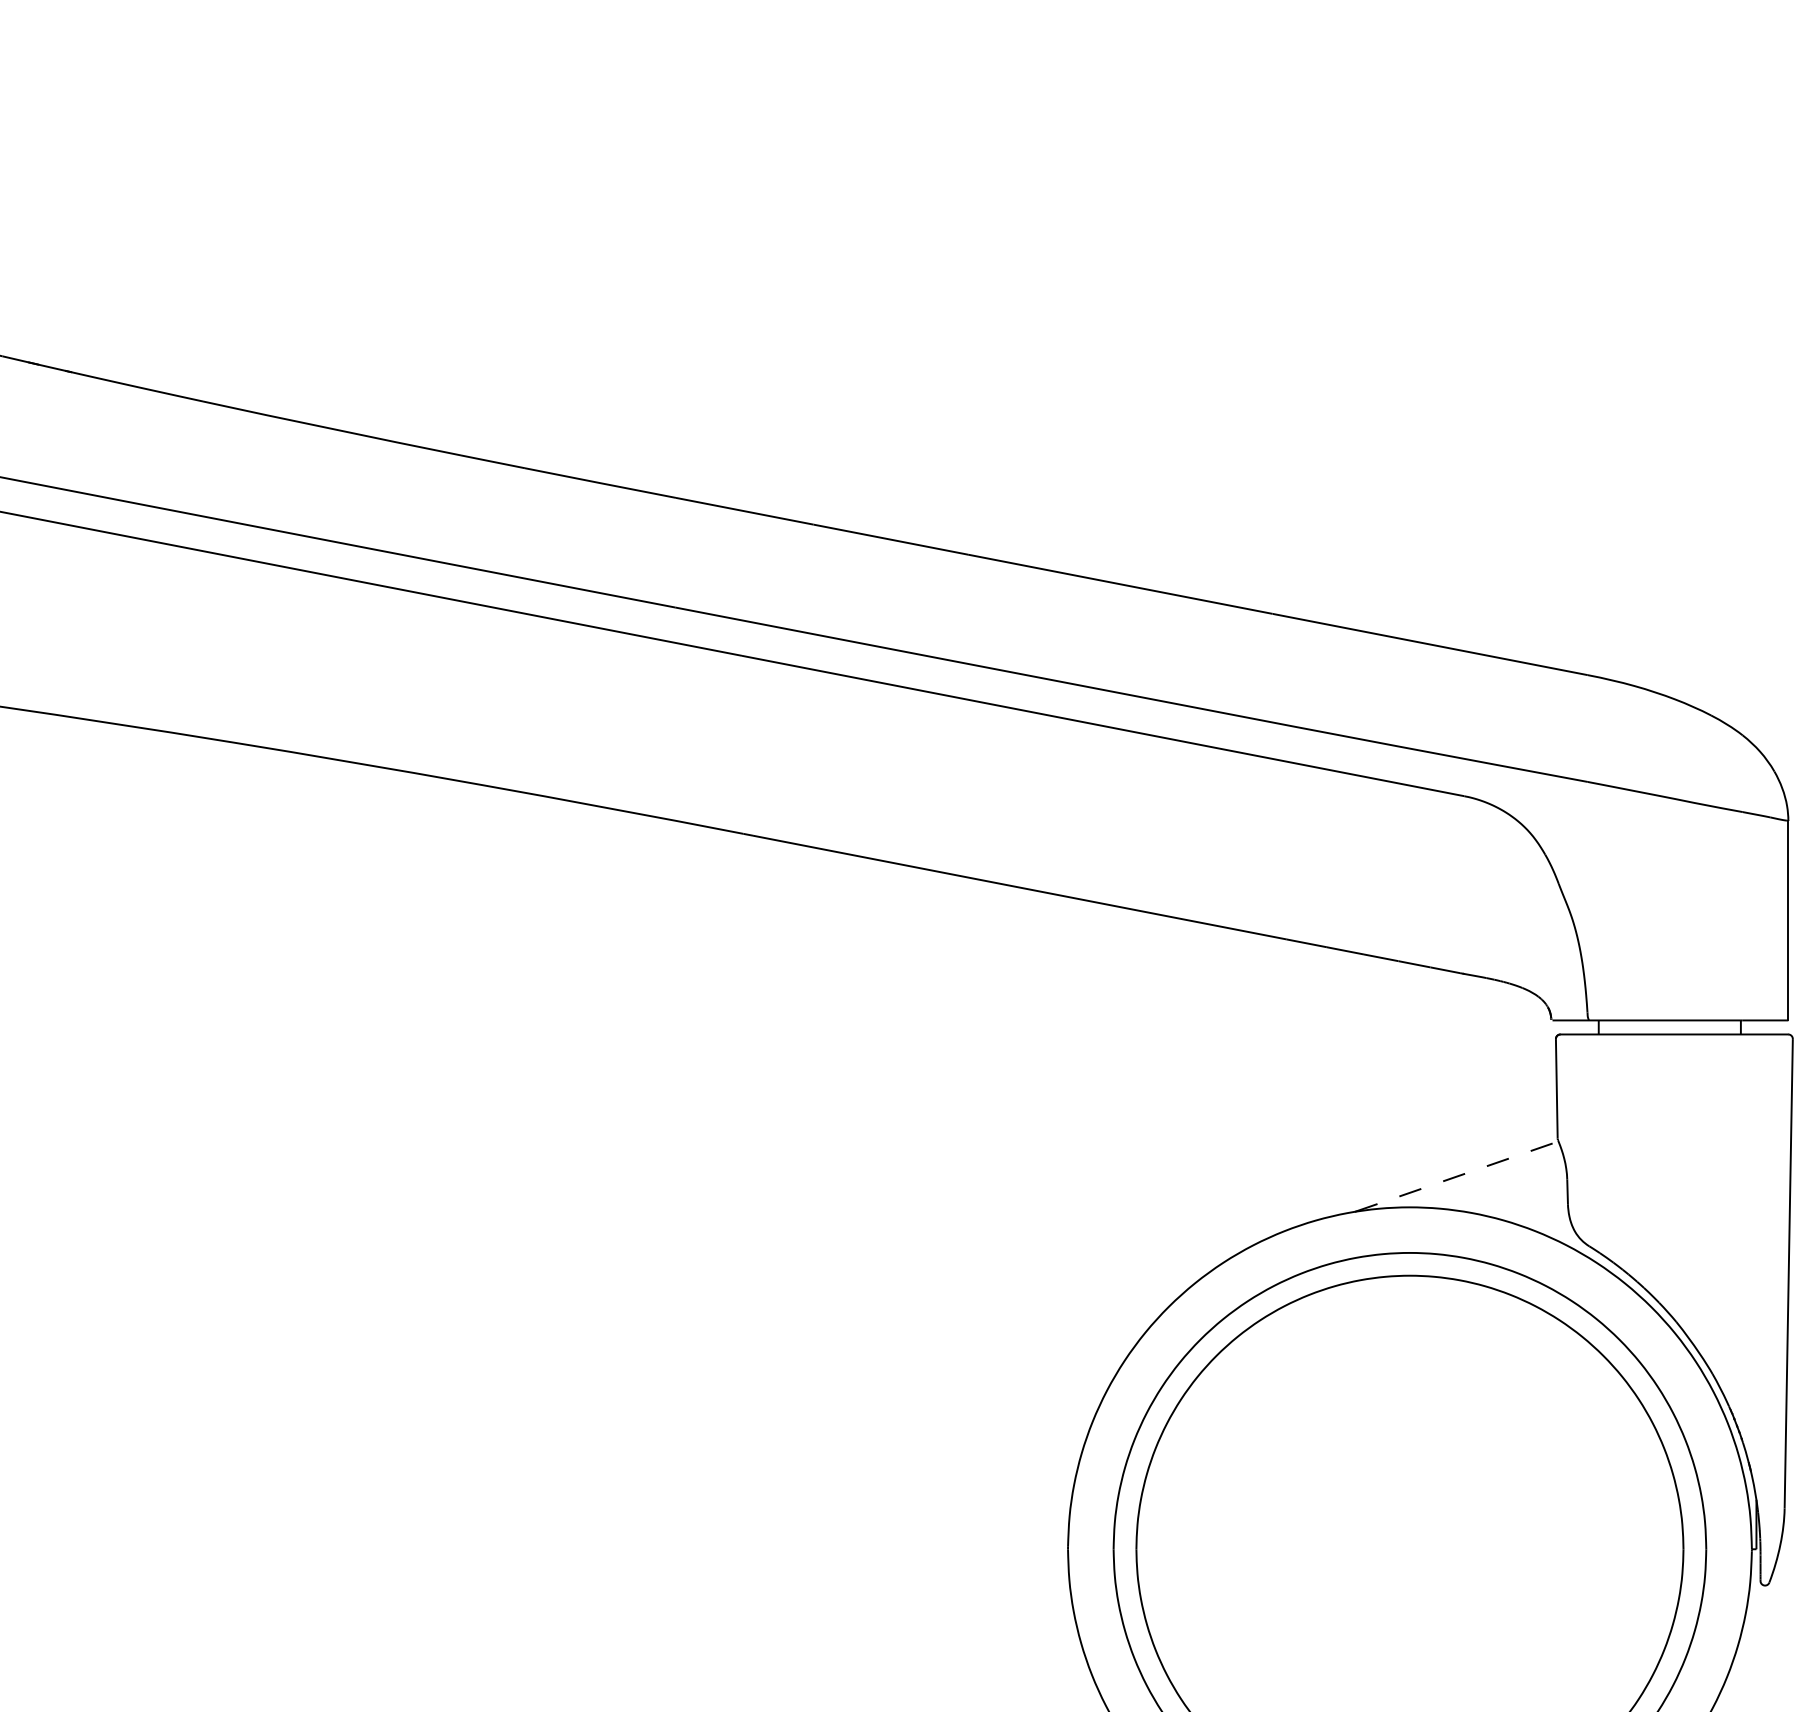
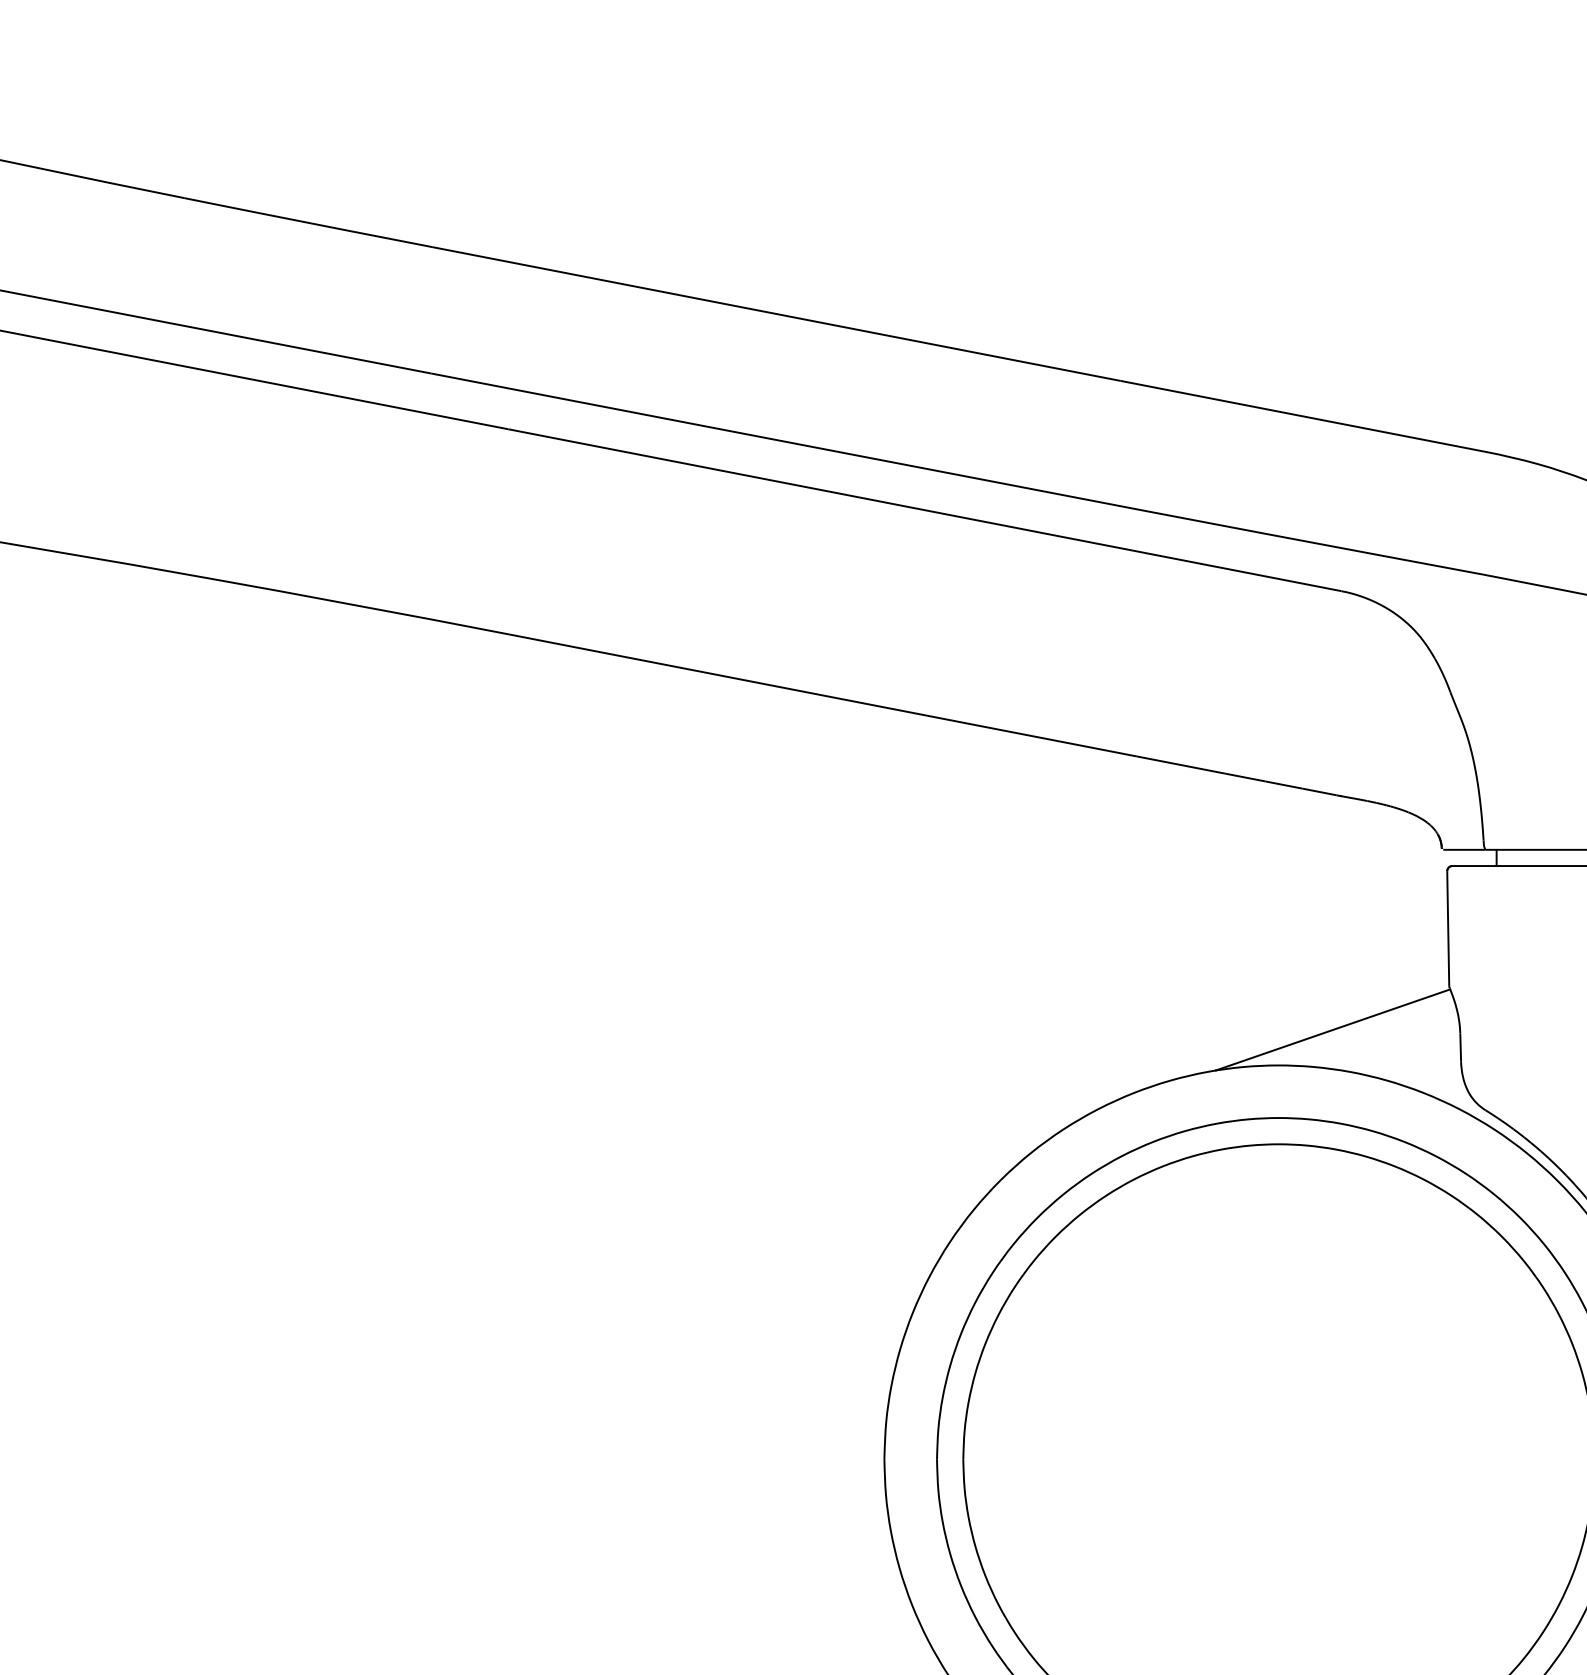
line: (1457, 1176) -> (1333, 1029), dashed -> solid

